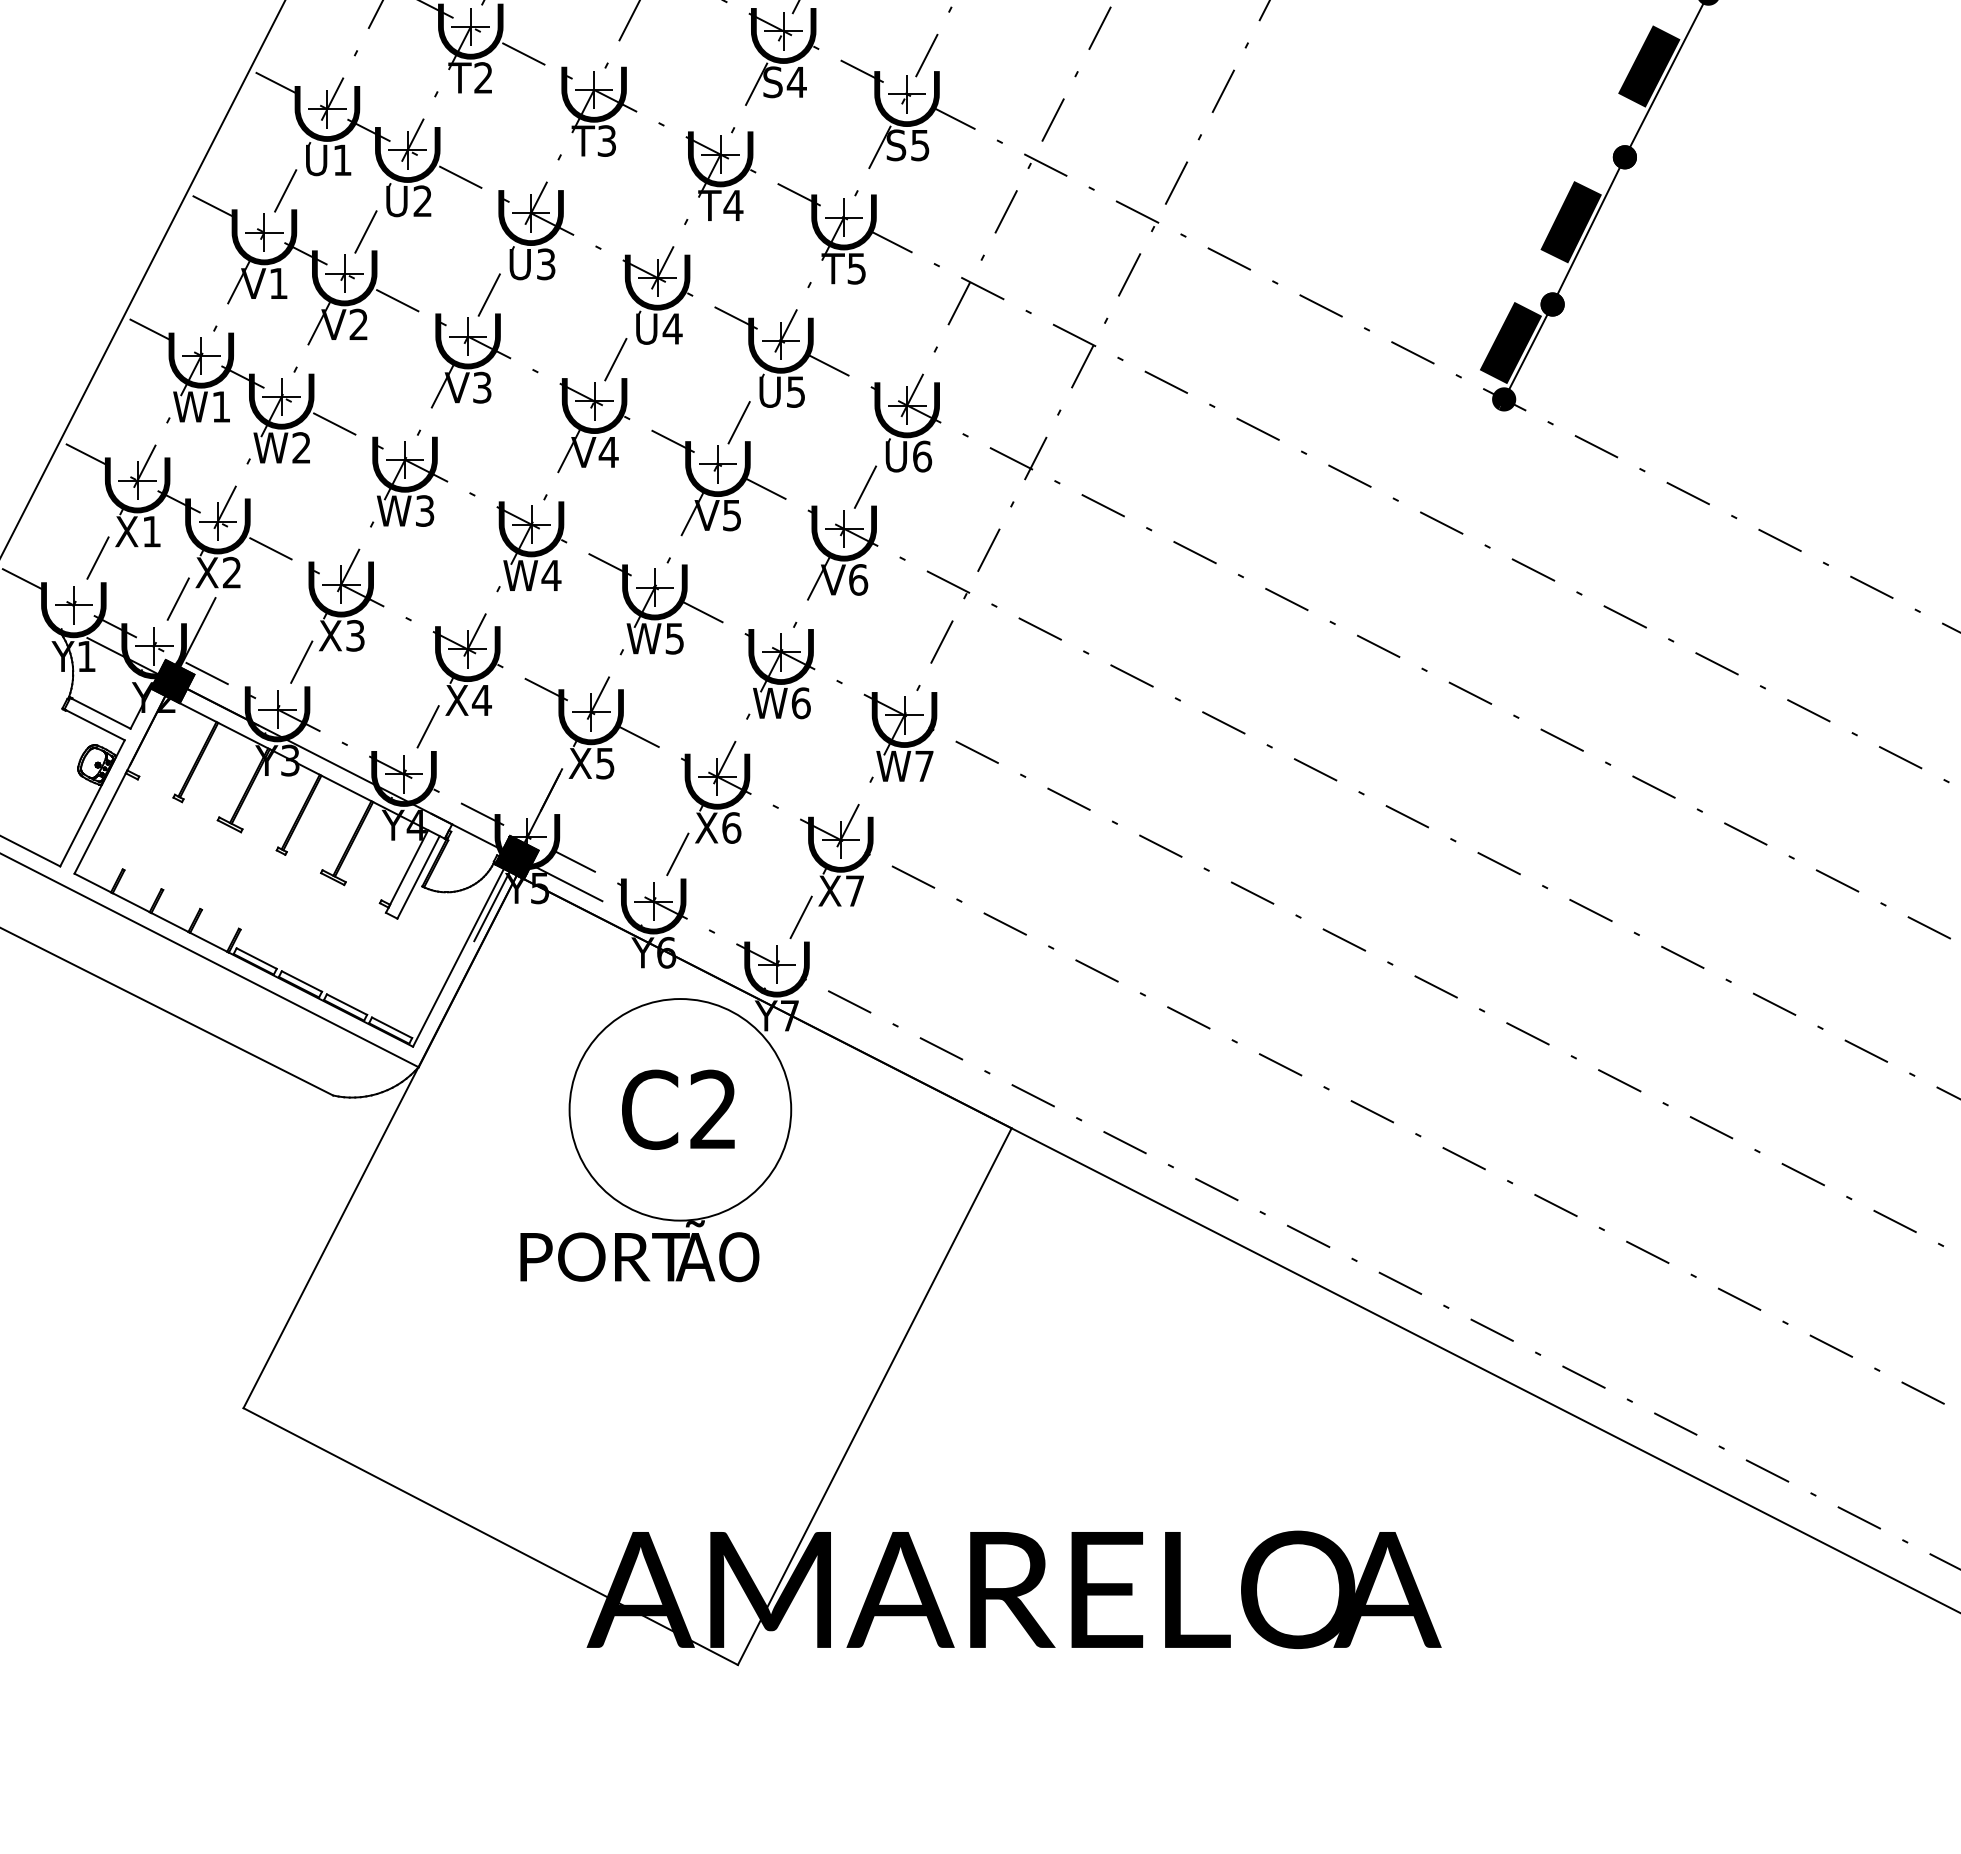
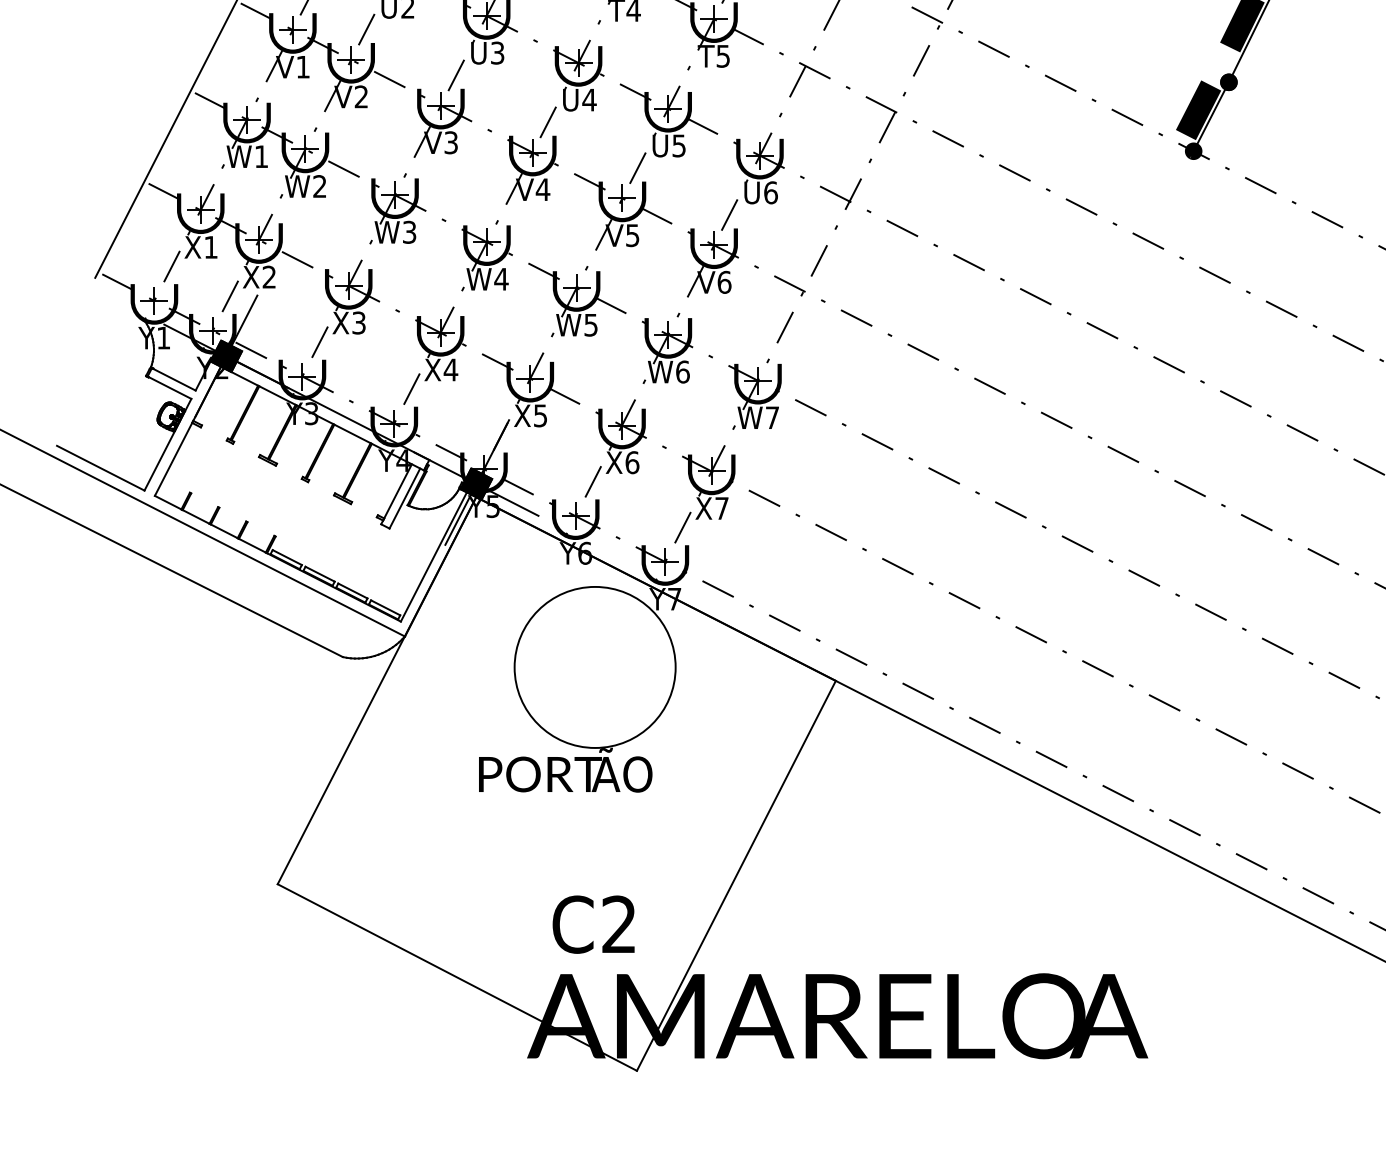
text: (678, 1109) -> (593, 924), moved

